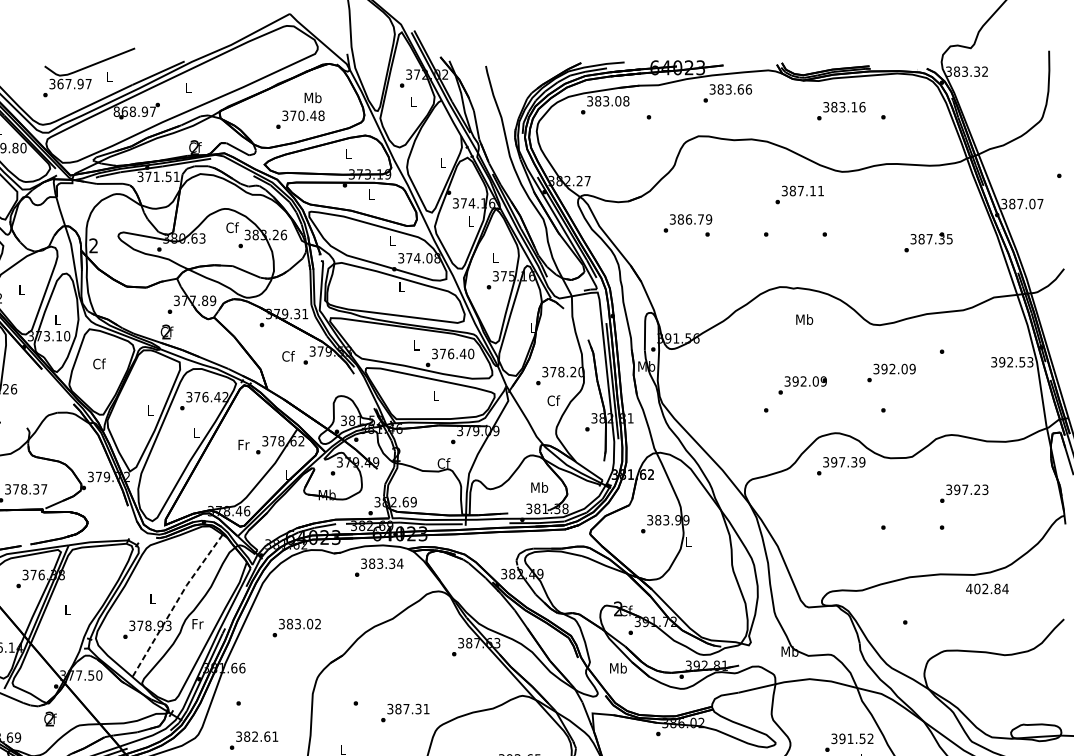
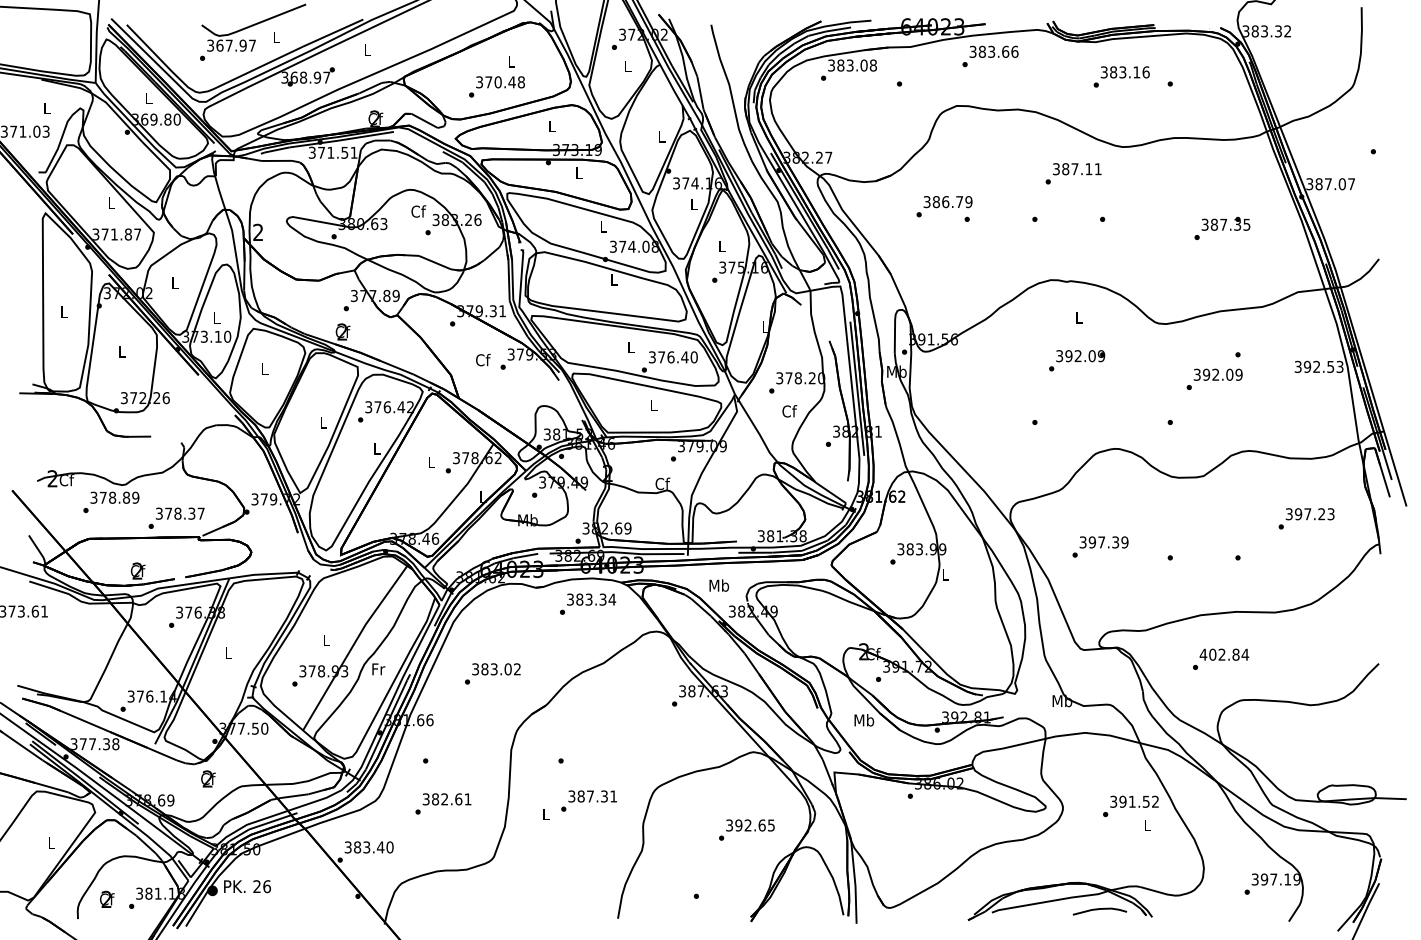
text: (312, 97) -> (511, 61), Mb -> L
text: (116, 111) -> (284, 77), 868.97 -> 368.97
text: (804, 319) -> (1079, 317), Mb -> L
text: (99, 363) -> (264, 368), Cf -> L
text: (891, 373) -> (1214, 379), moved
text: (803, 385) -> (1077, 360), moved
text: (243, 445) -> (431, 462), Fr -> L
text: (841, 465) -> (1100, 546), moved
text: (539, 487) -> (719, 585), moved
text: (964, 493) -> (1306, 518), moved
text: (987, 588) -> (1224, 654), moved
line: (175, 604) -> (352, 646), dashed -> solid
text: (404, 712) -> (588, 800), moved

